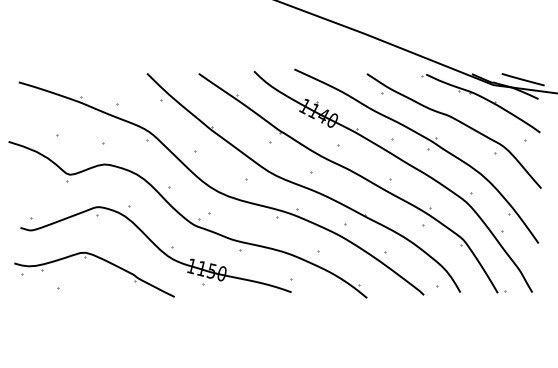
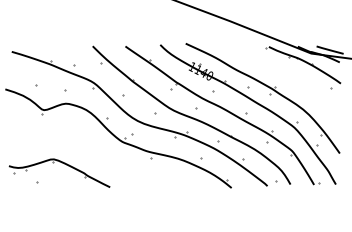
part: (454, 130) -> (286, 82), removed
part: (156, 249) -> (98, 157), removed

